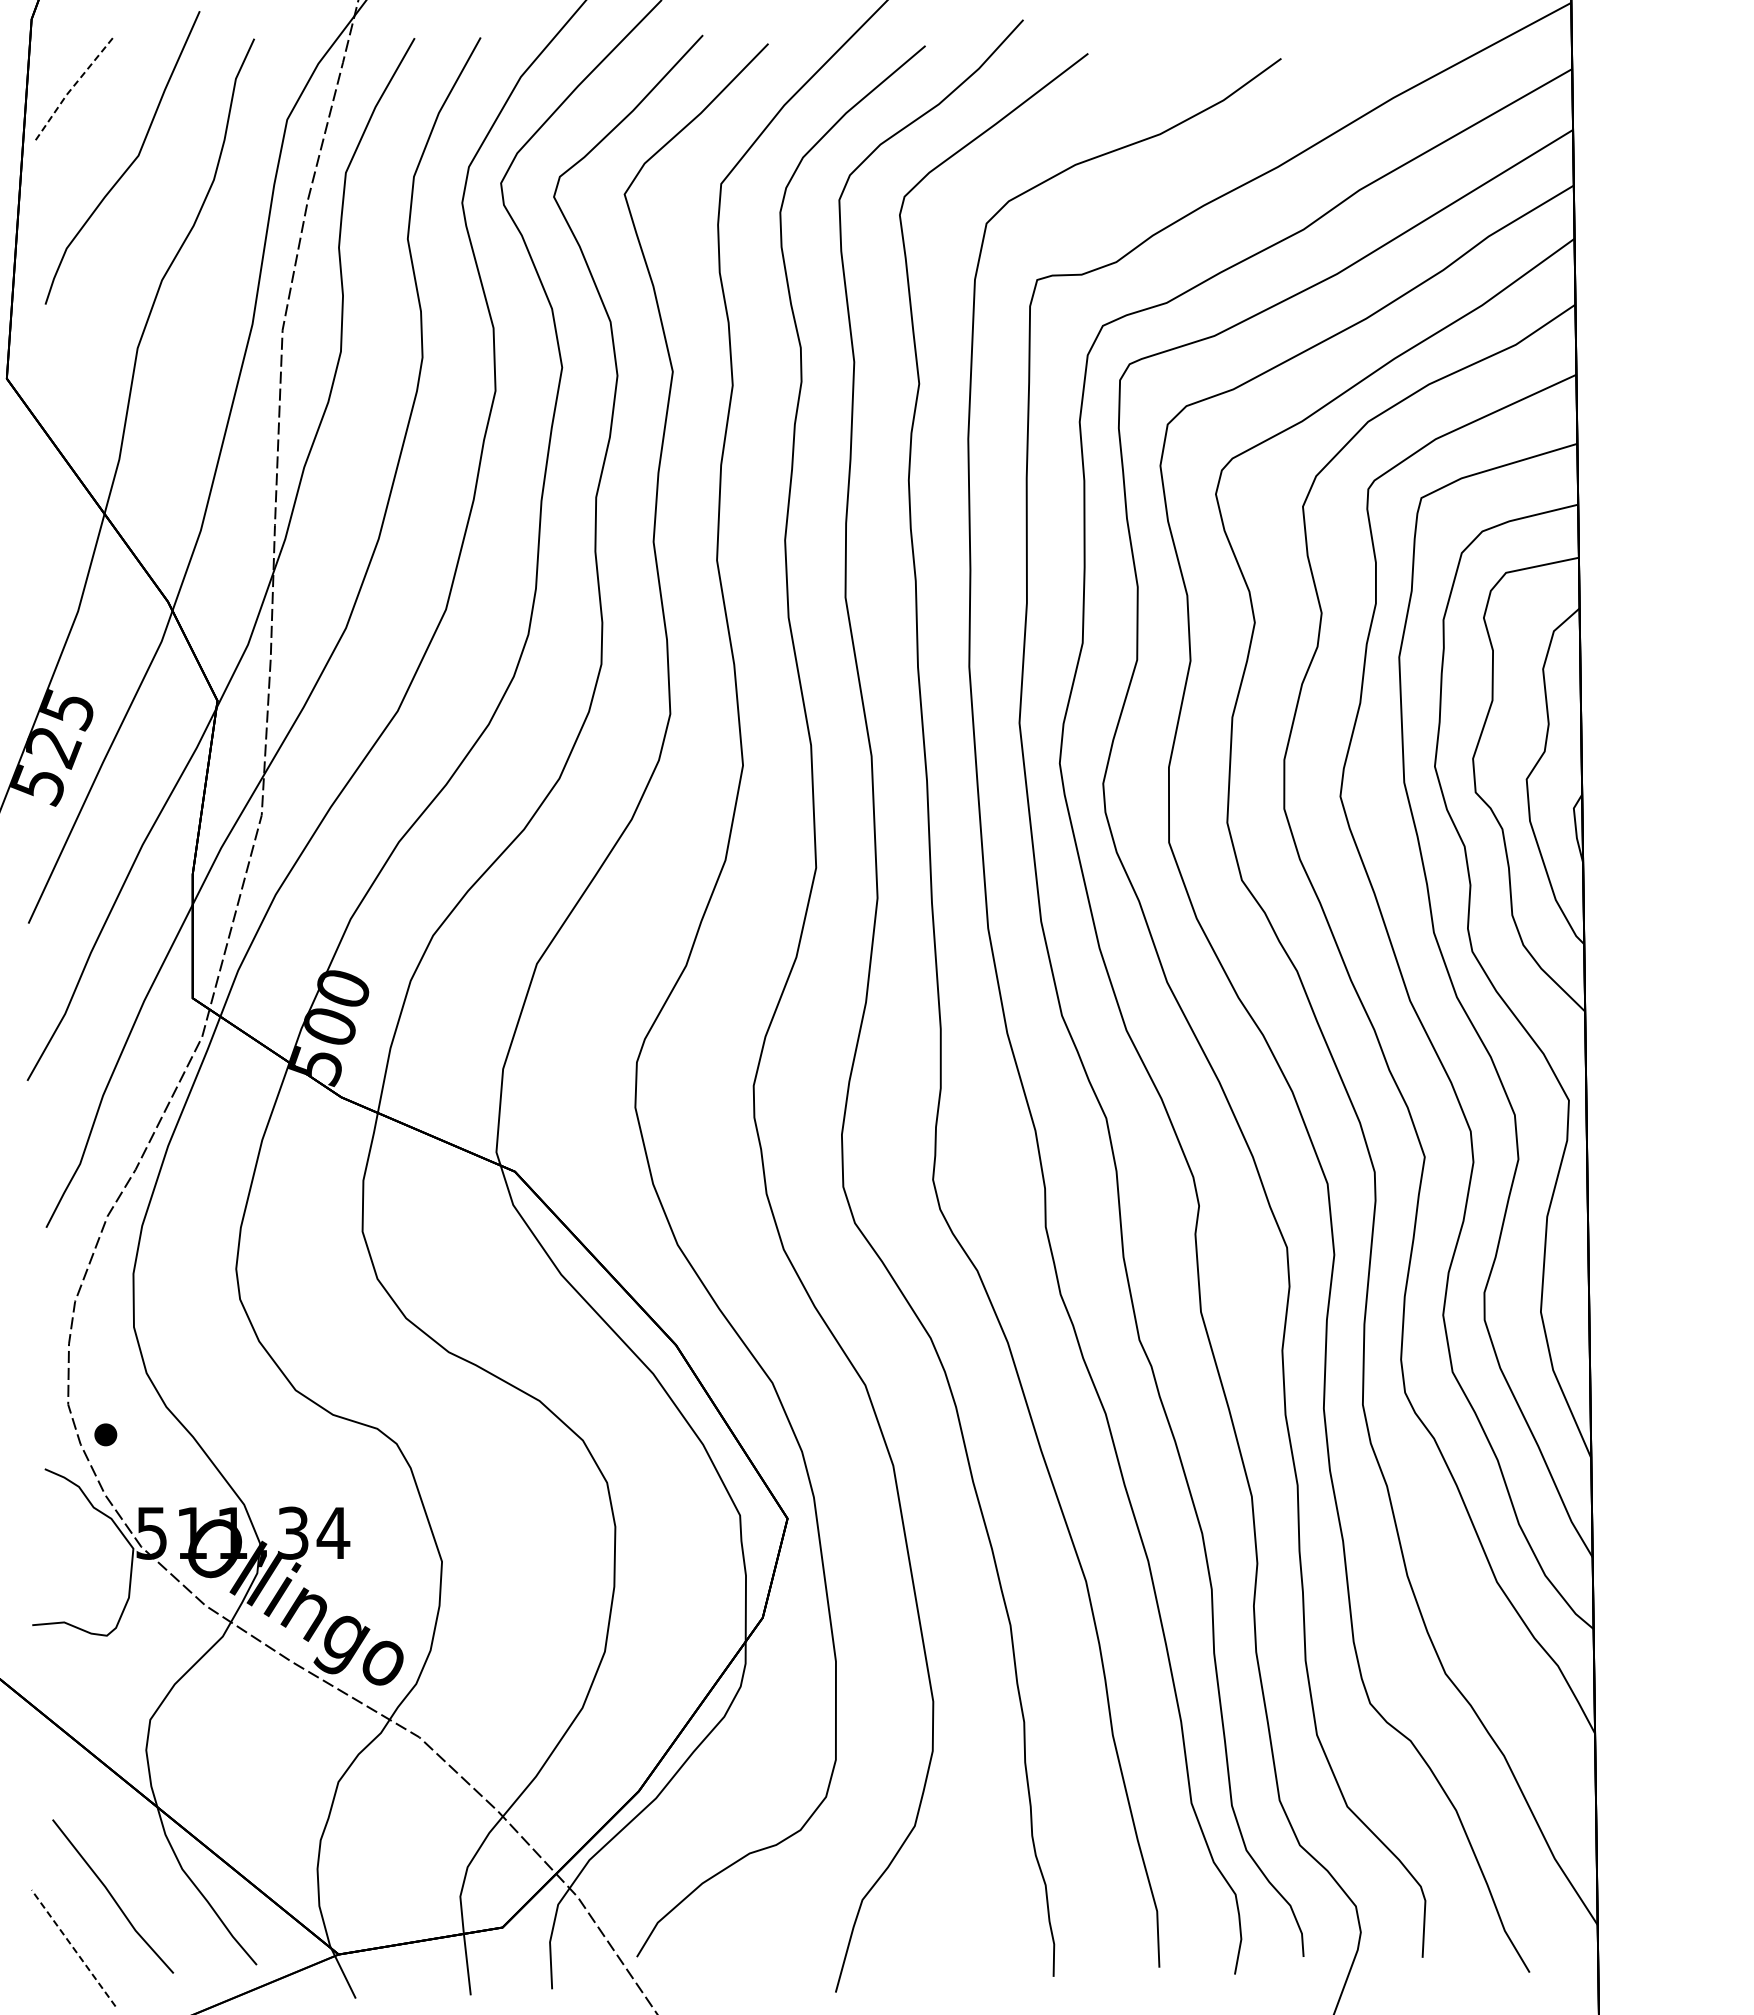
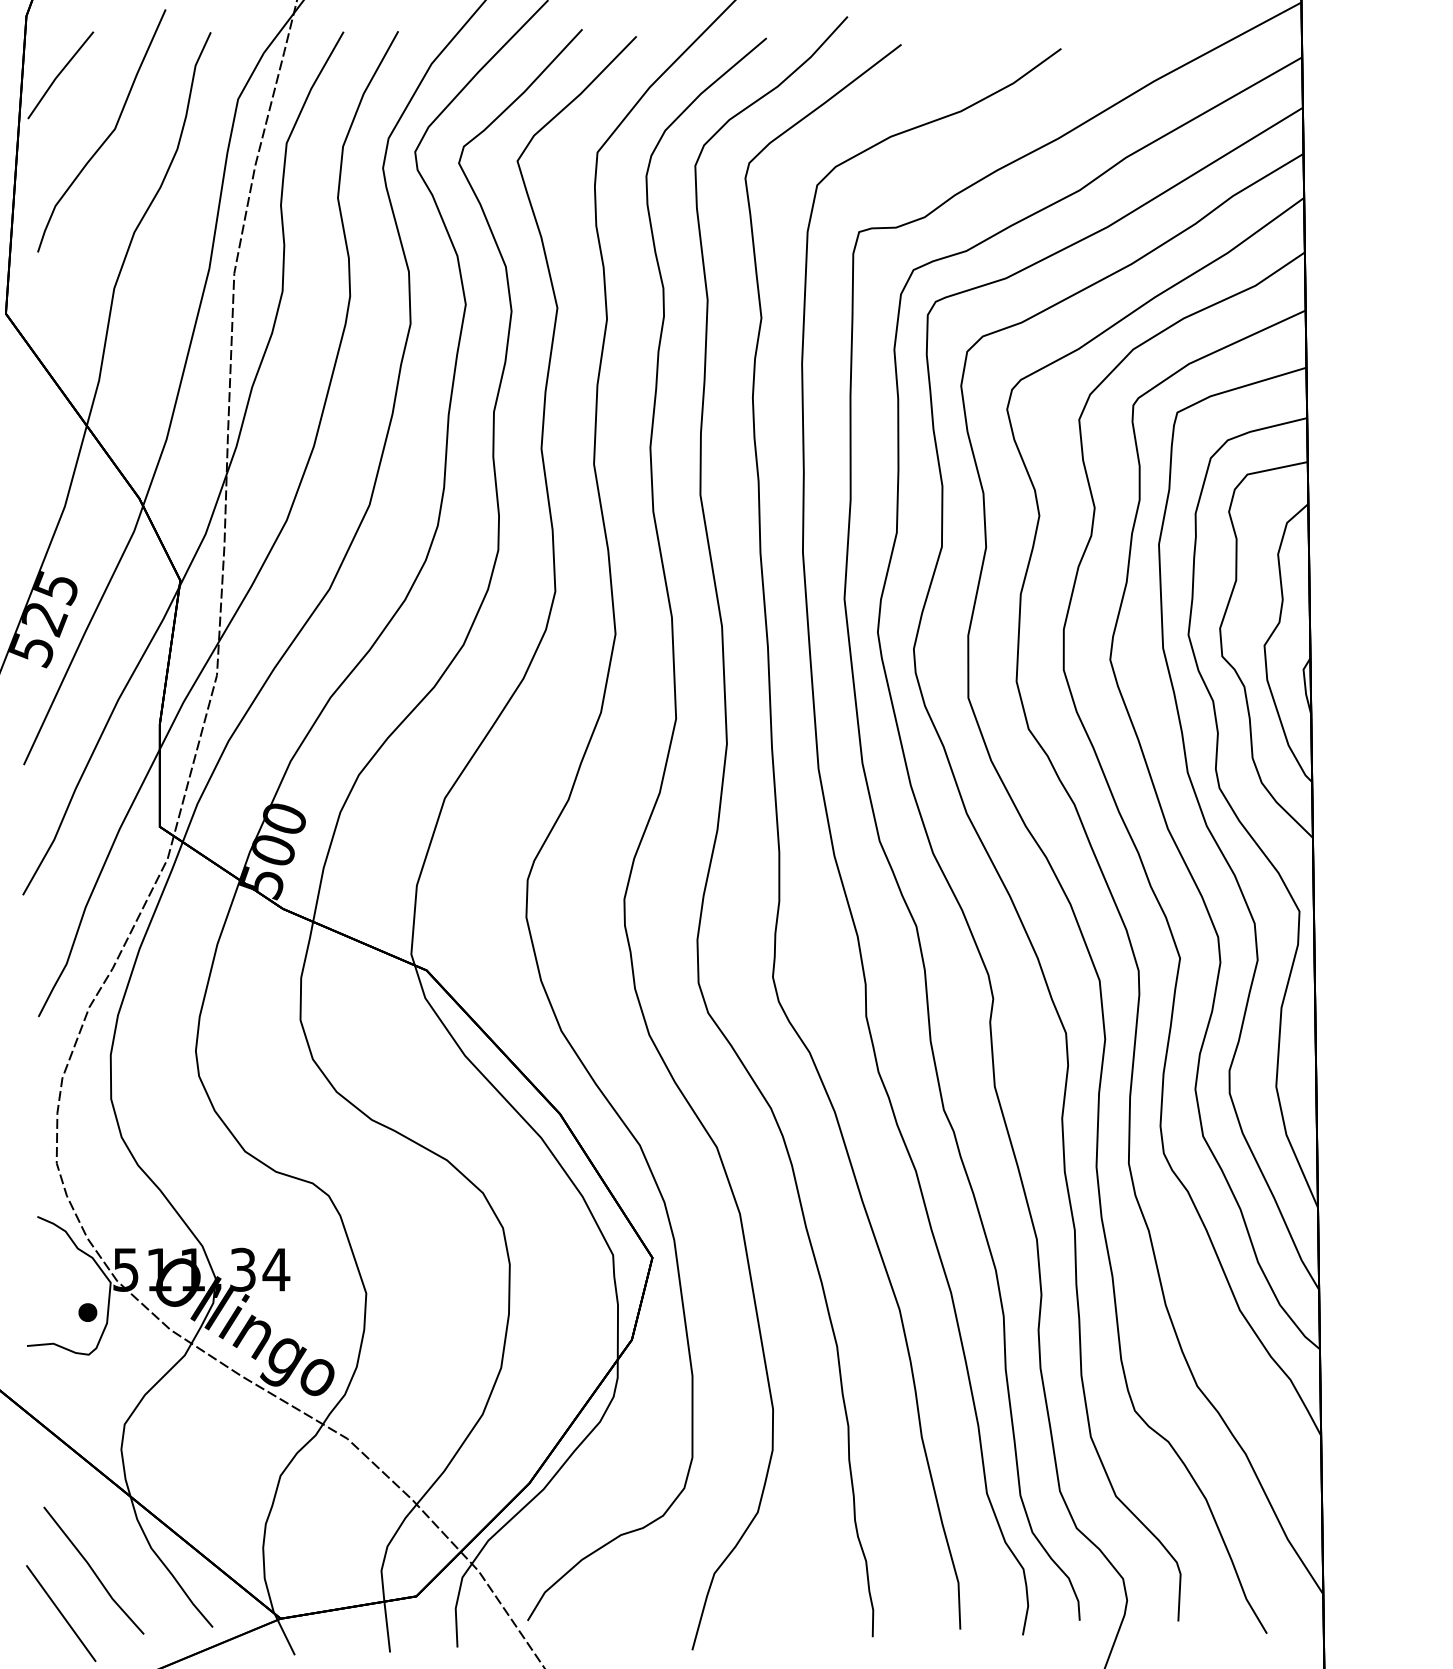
line: (70, 89) -> (58, 74), dashed -> solid
part: (105, 1434) -> (87, 1312), moved
line: (73, 1948) -> (61, 1613), dashed -> solid

